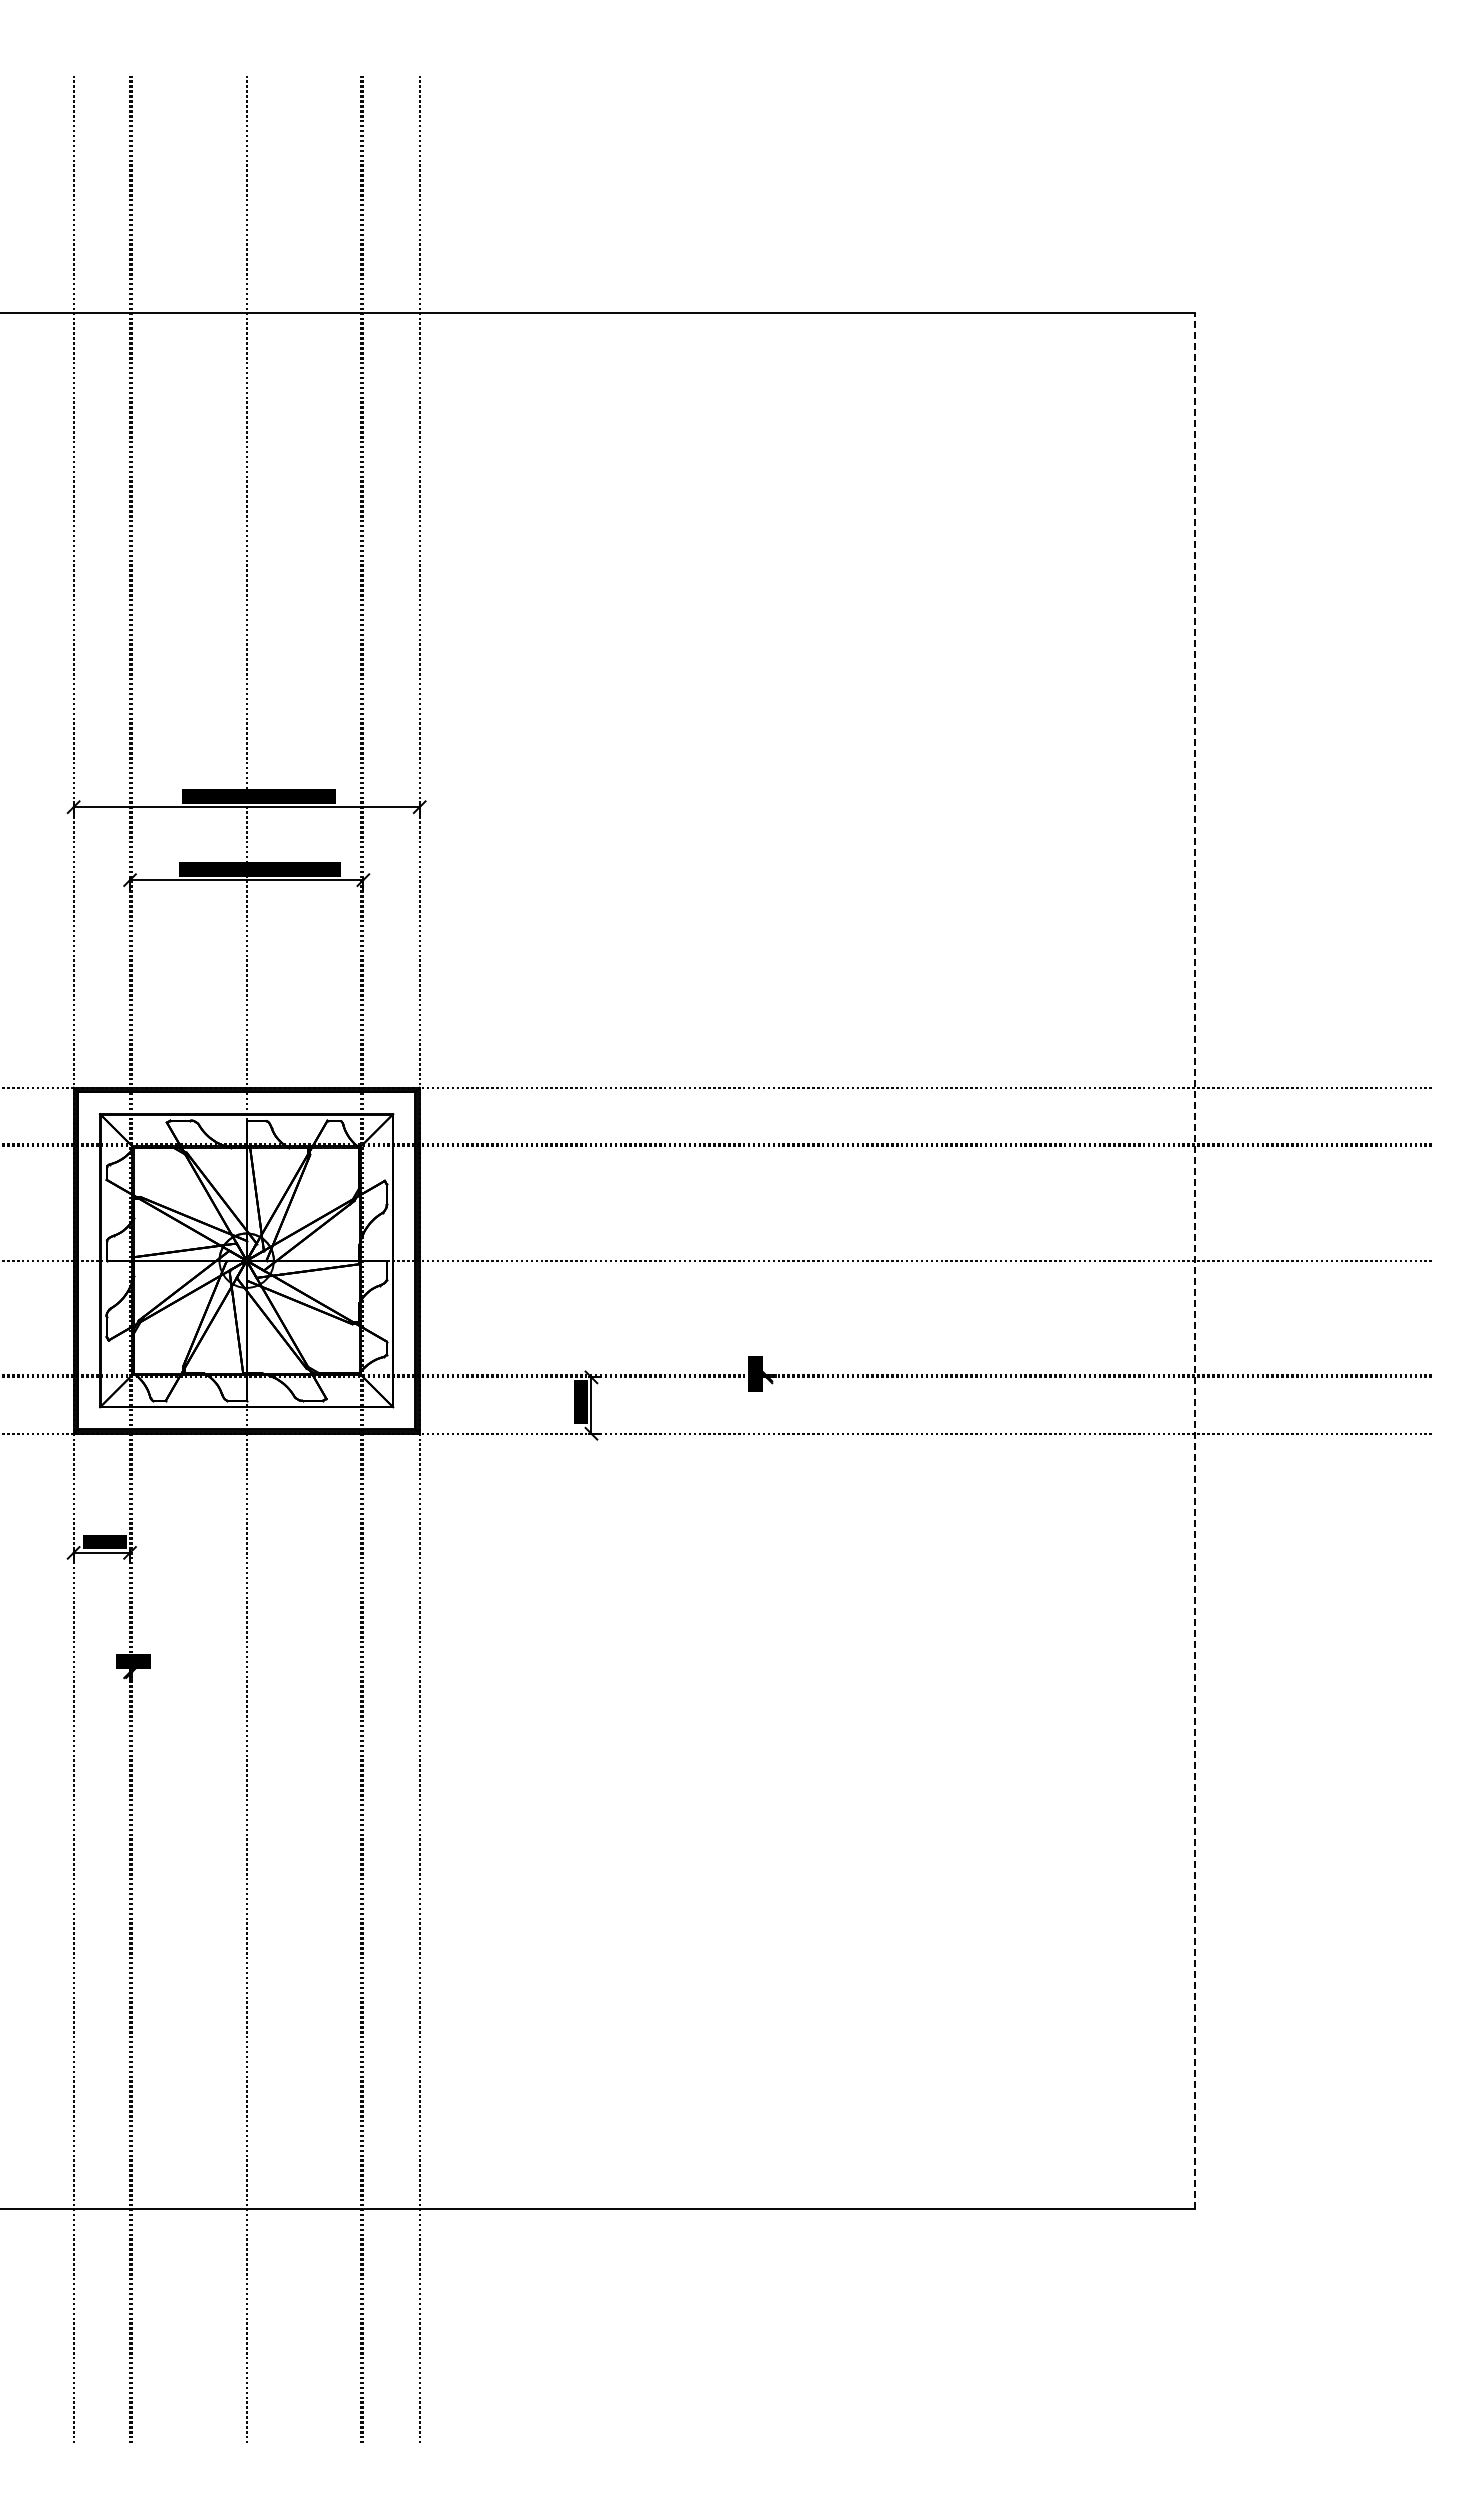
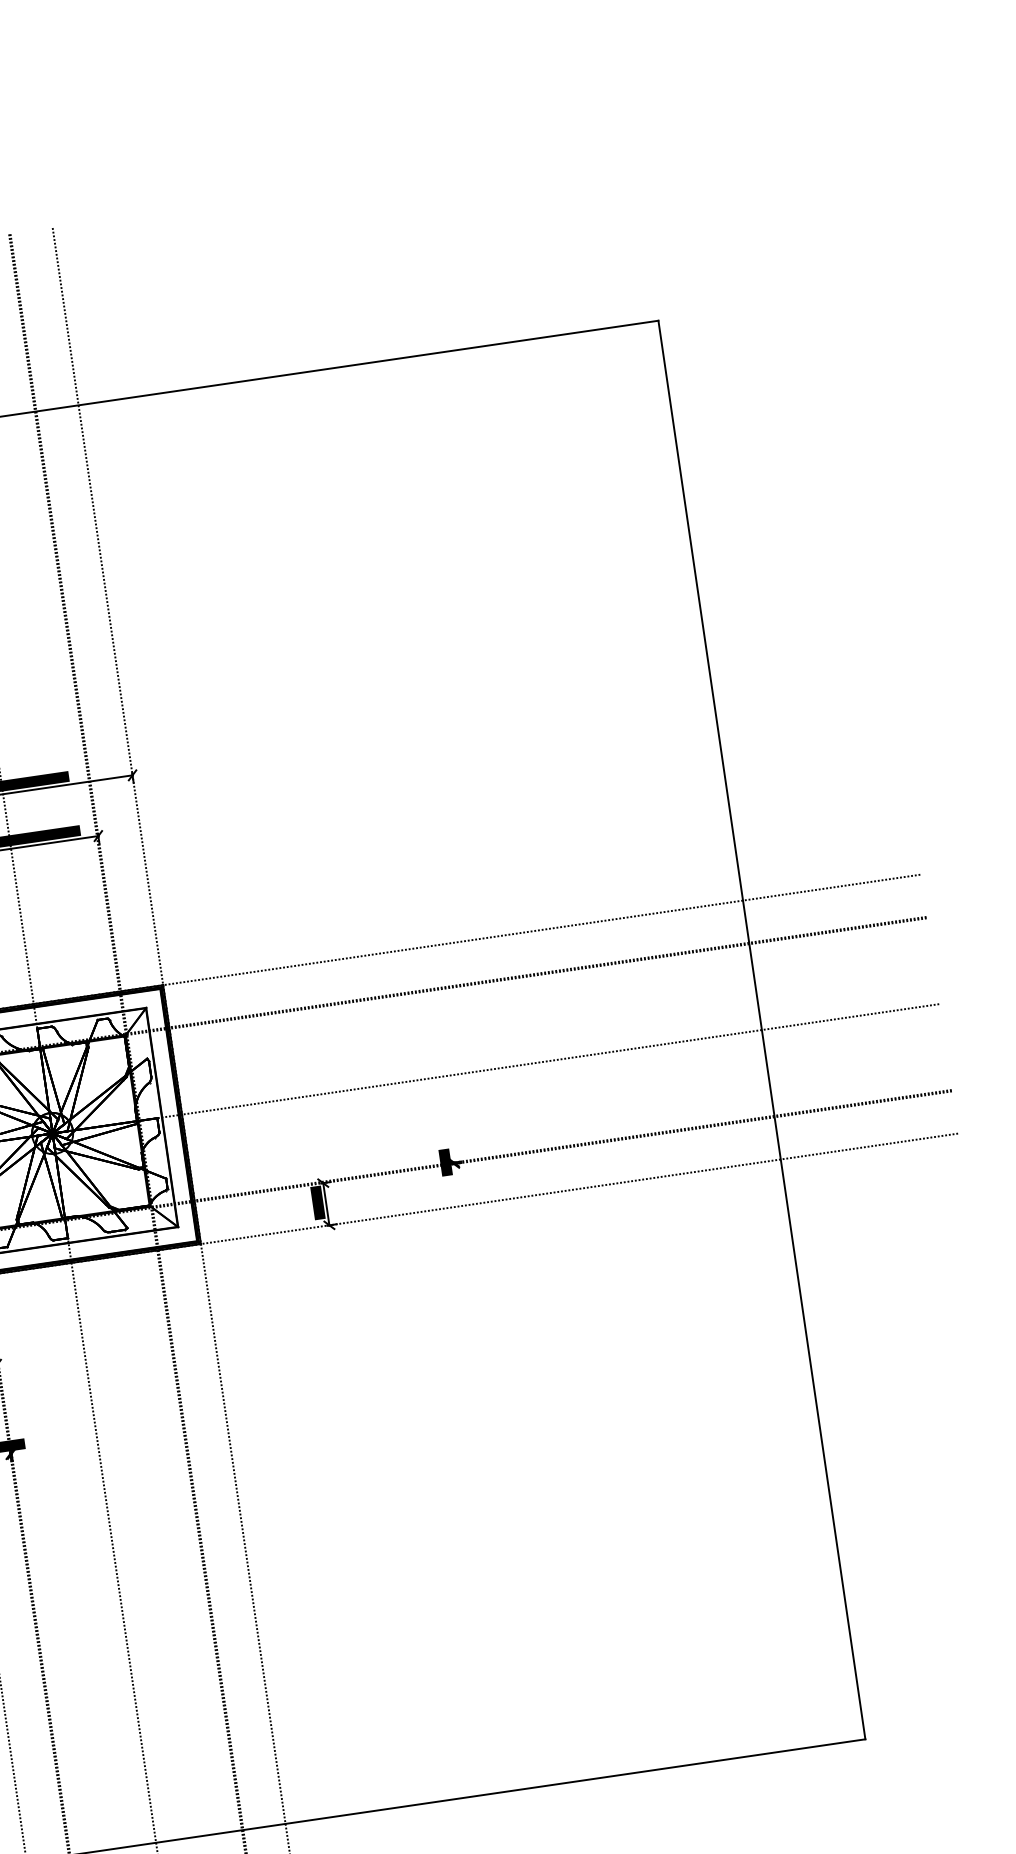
line: (1194, 1260) -> (761, 1029), dashed -> solid

